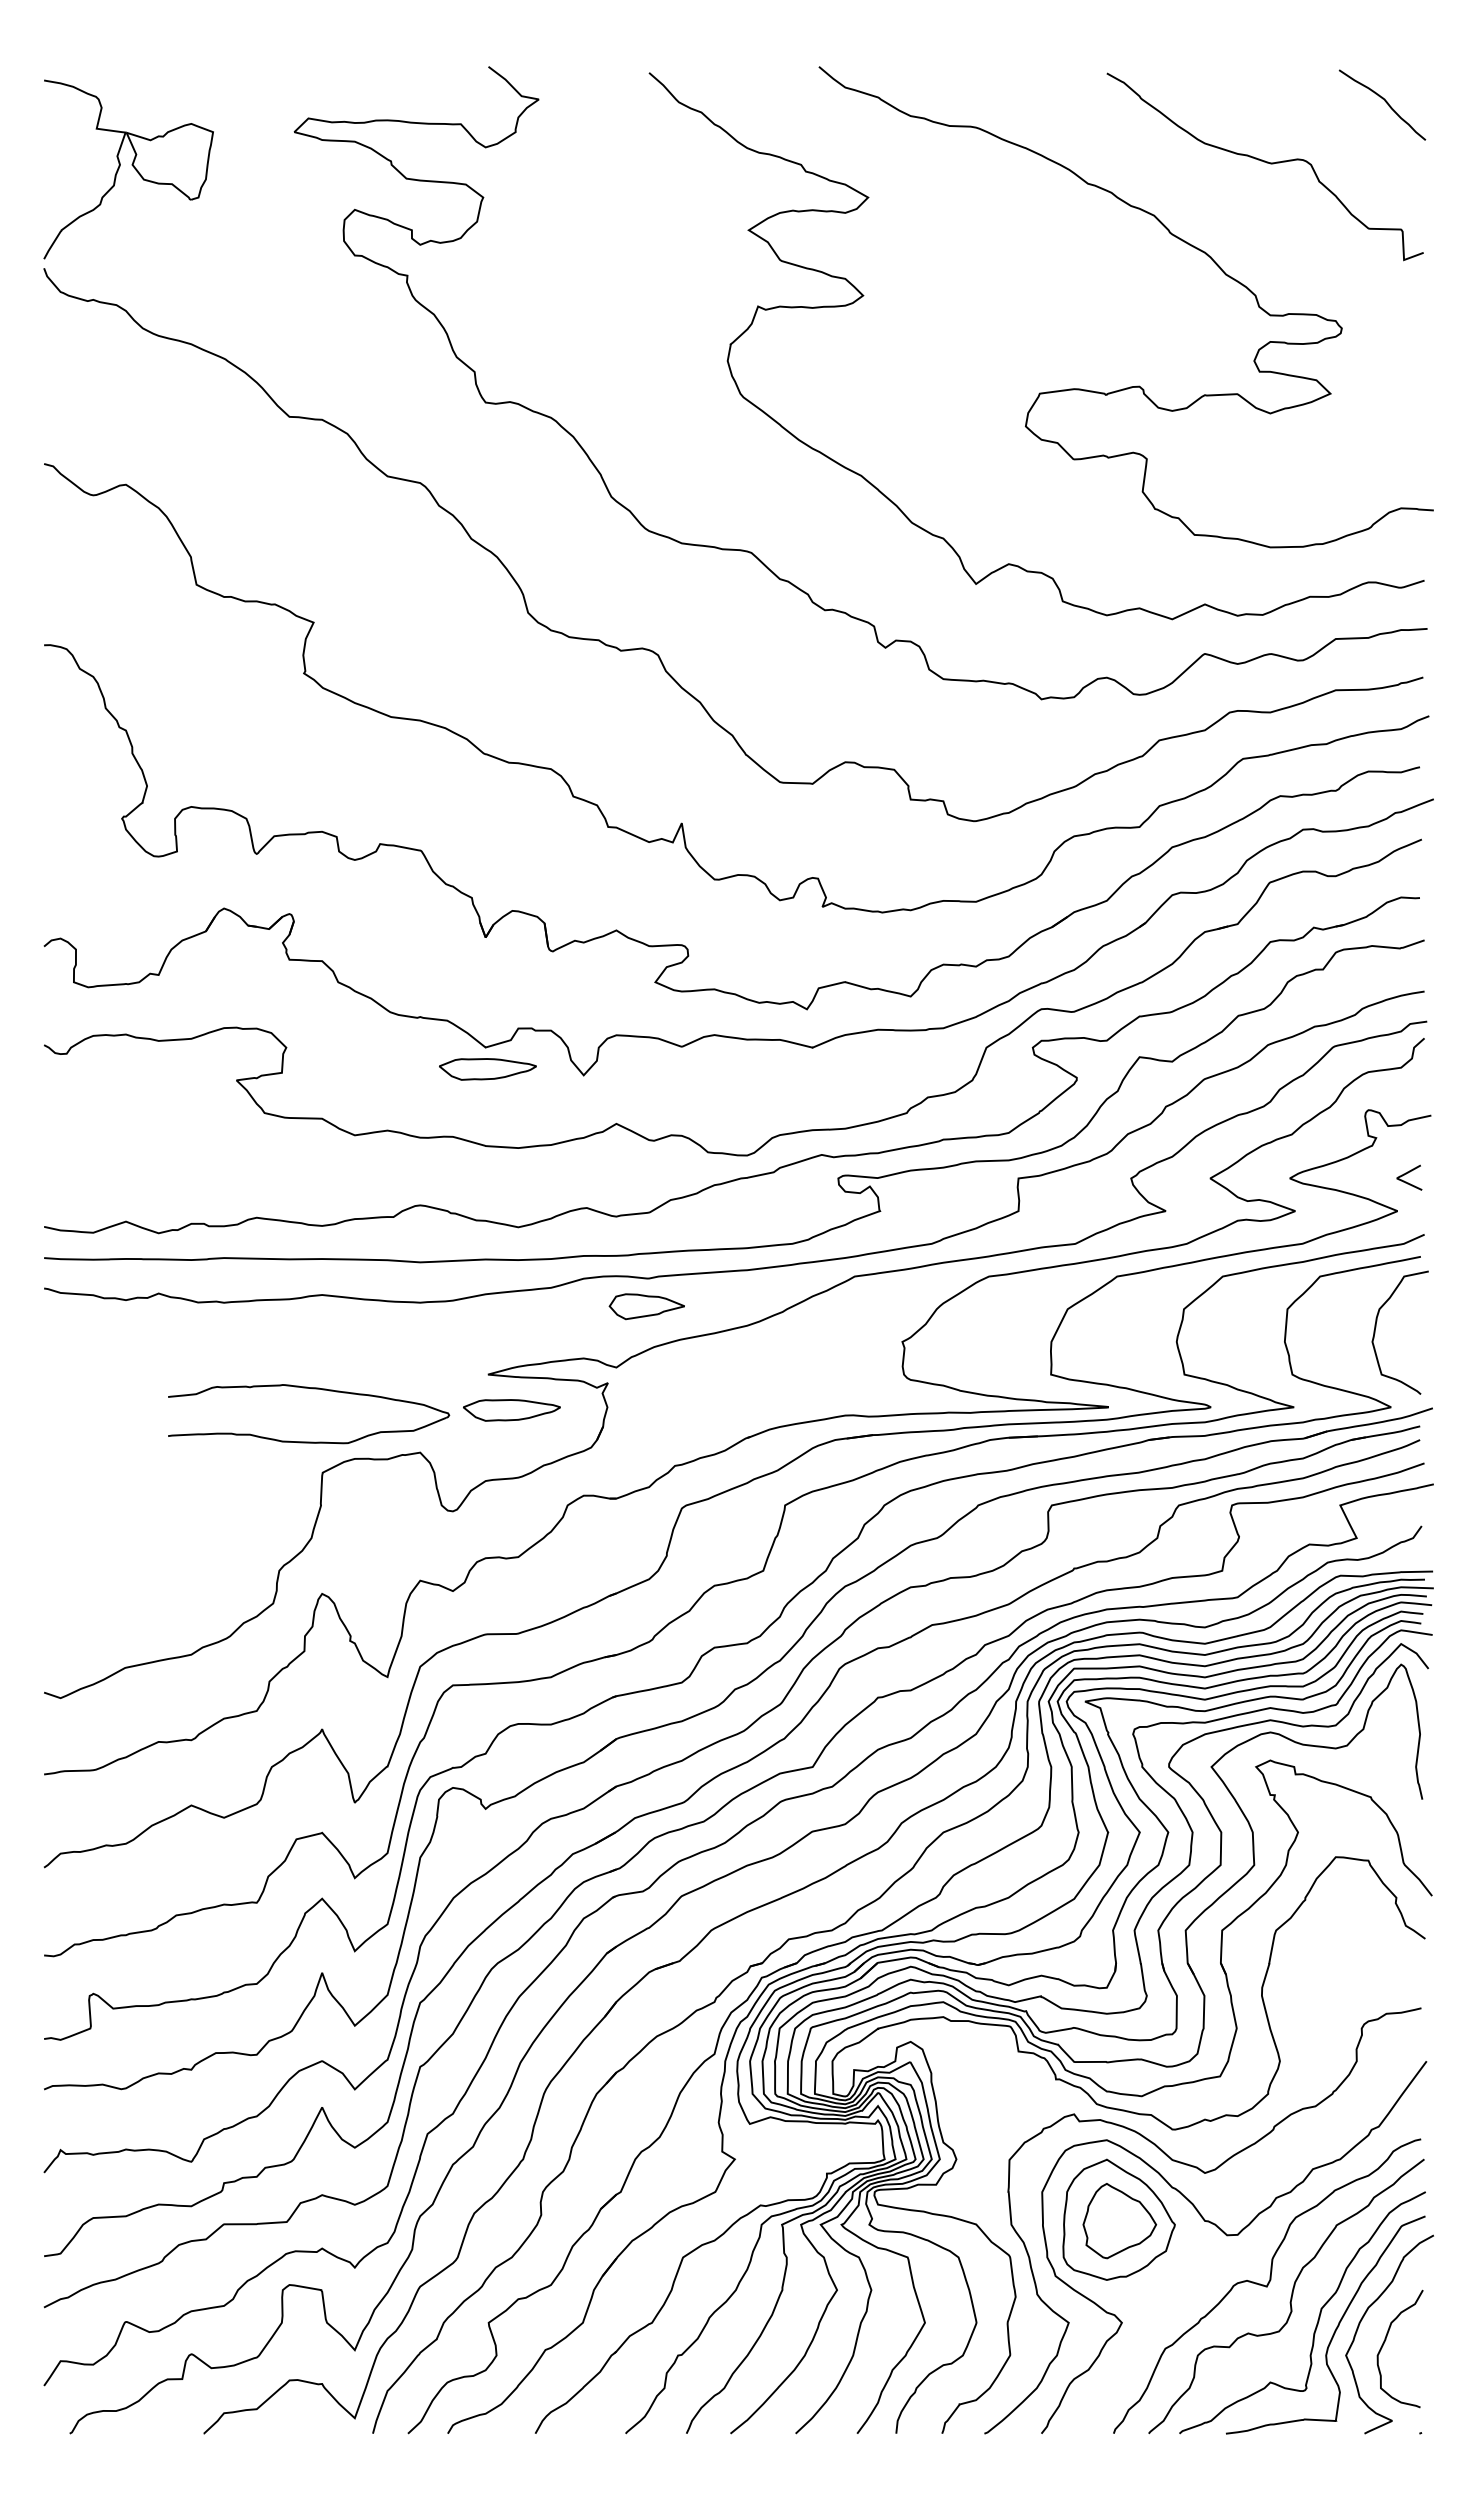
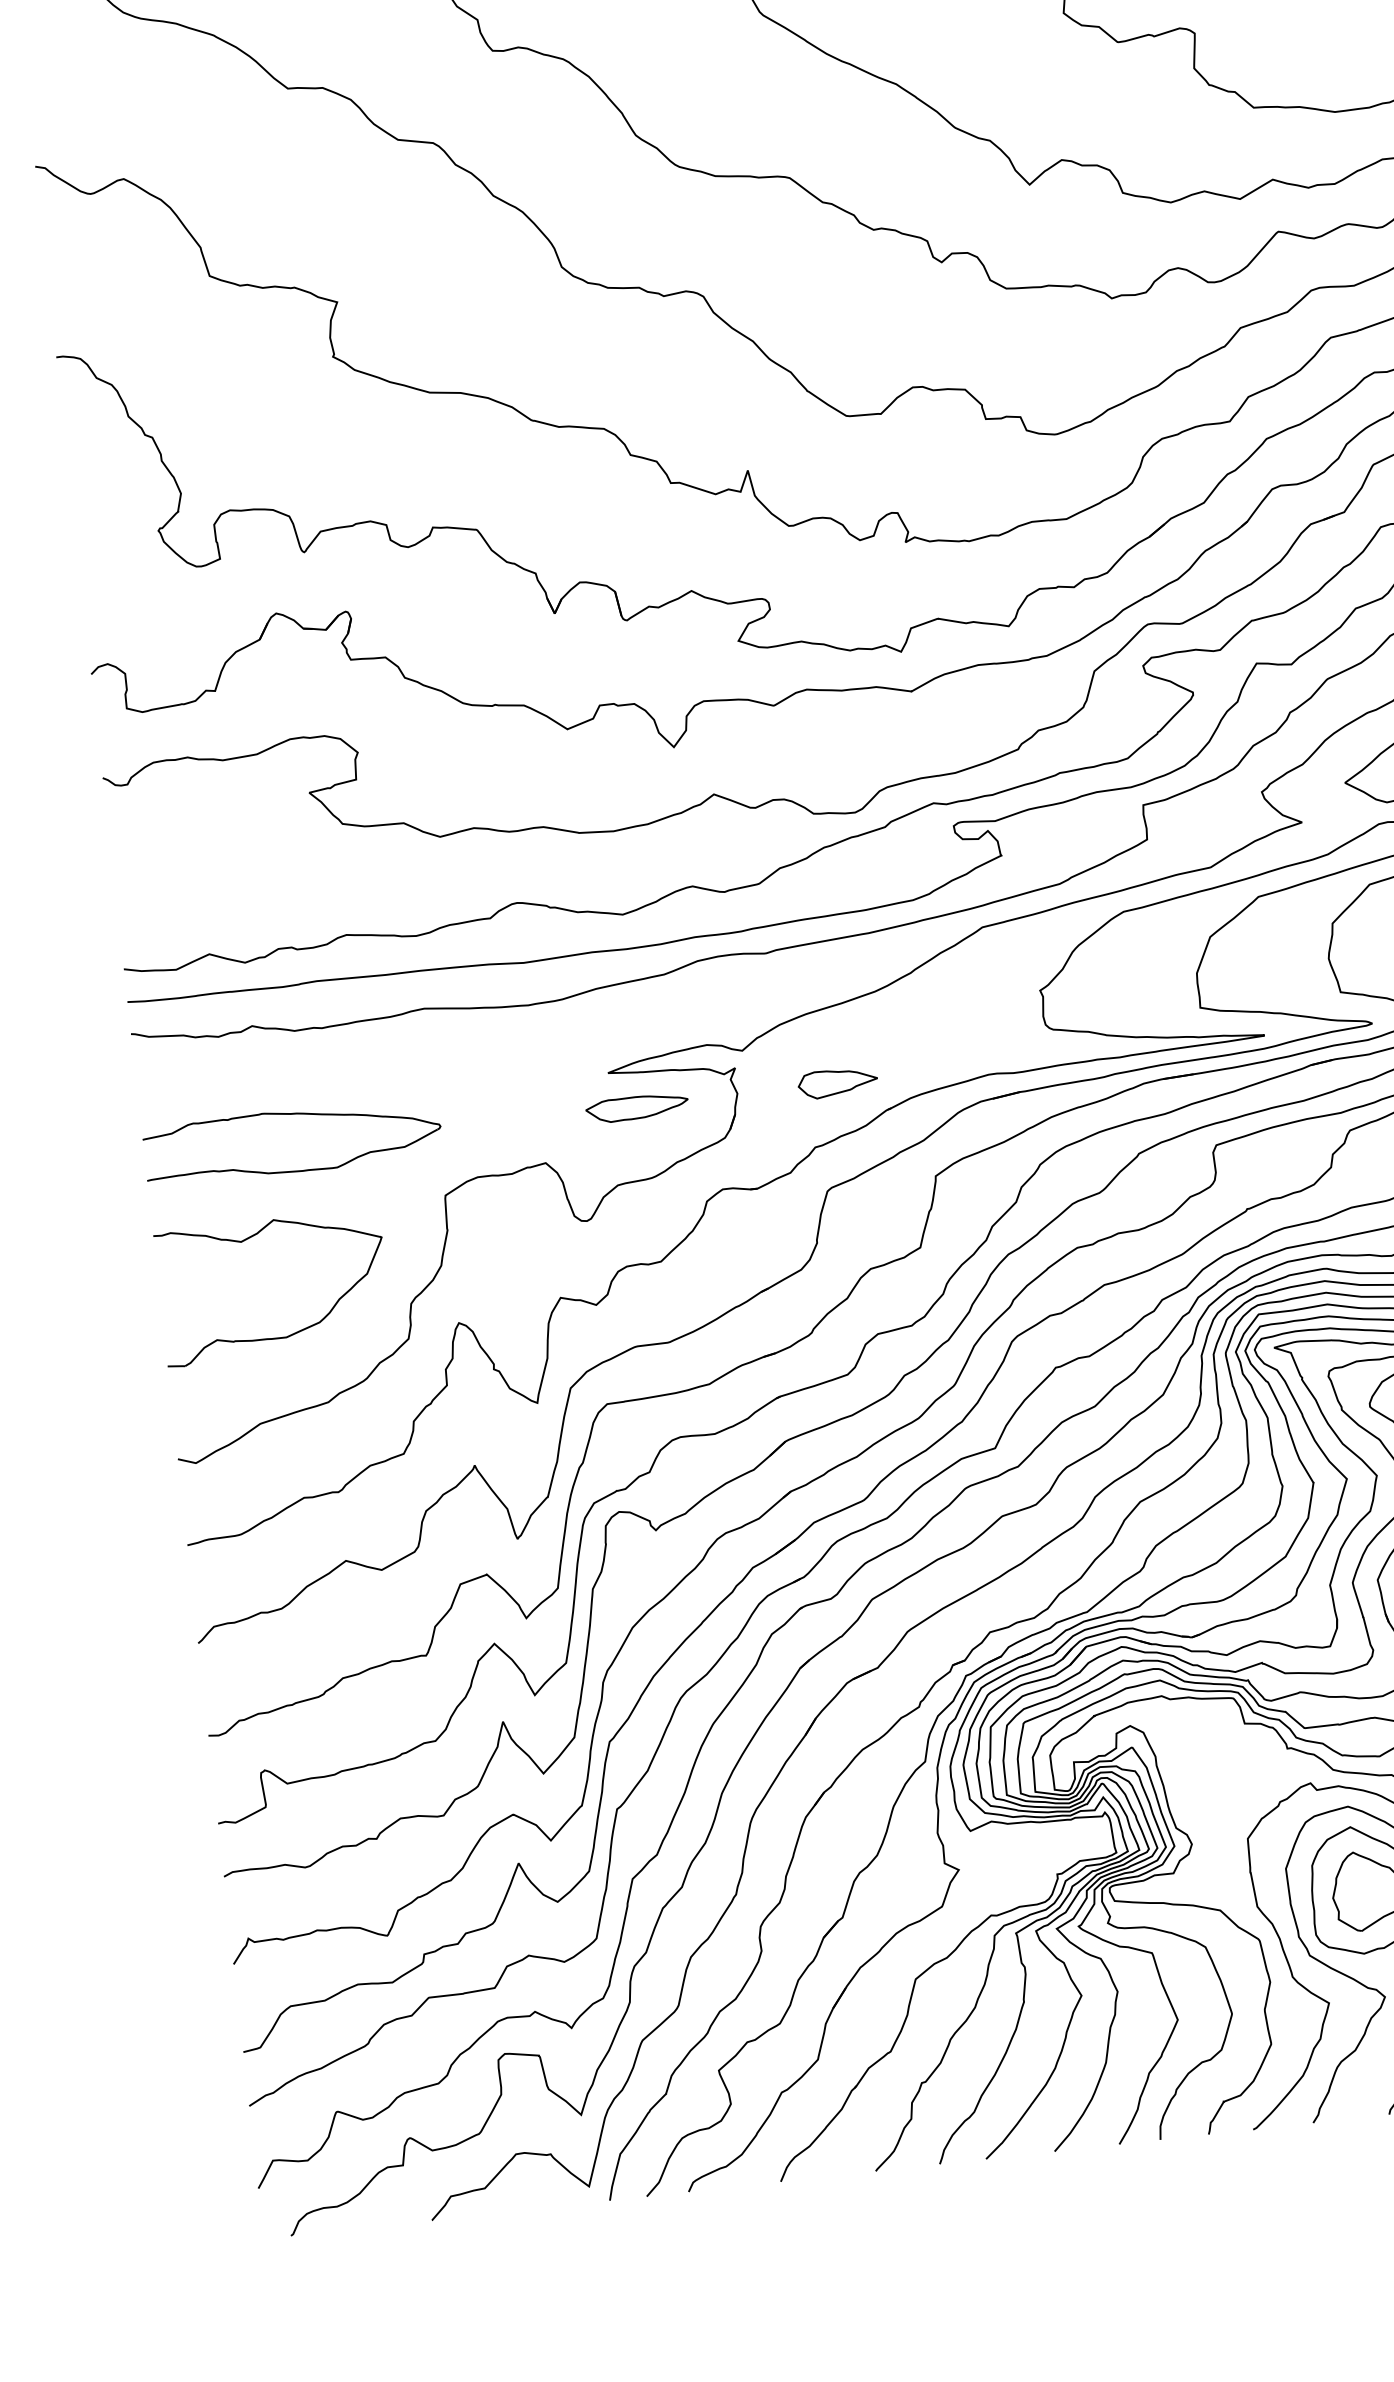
part: (487, 1069) -> (572, 752), removed
part: (646, 1306) -> (837, 1082), moved
part: (312, 1389) -> (293, 1115), moved
part: (166, 1585) -> (294, 1332), added

